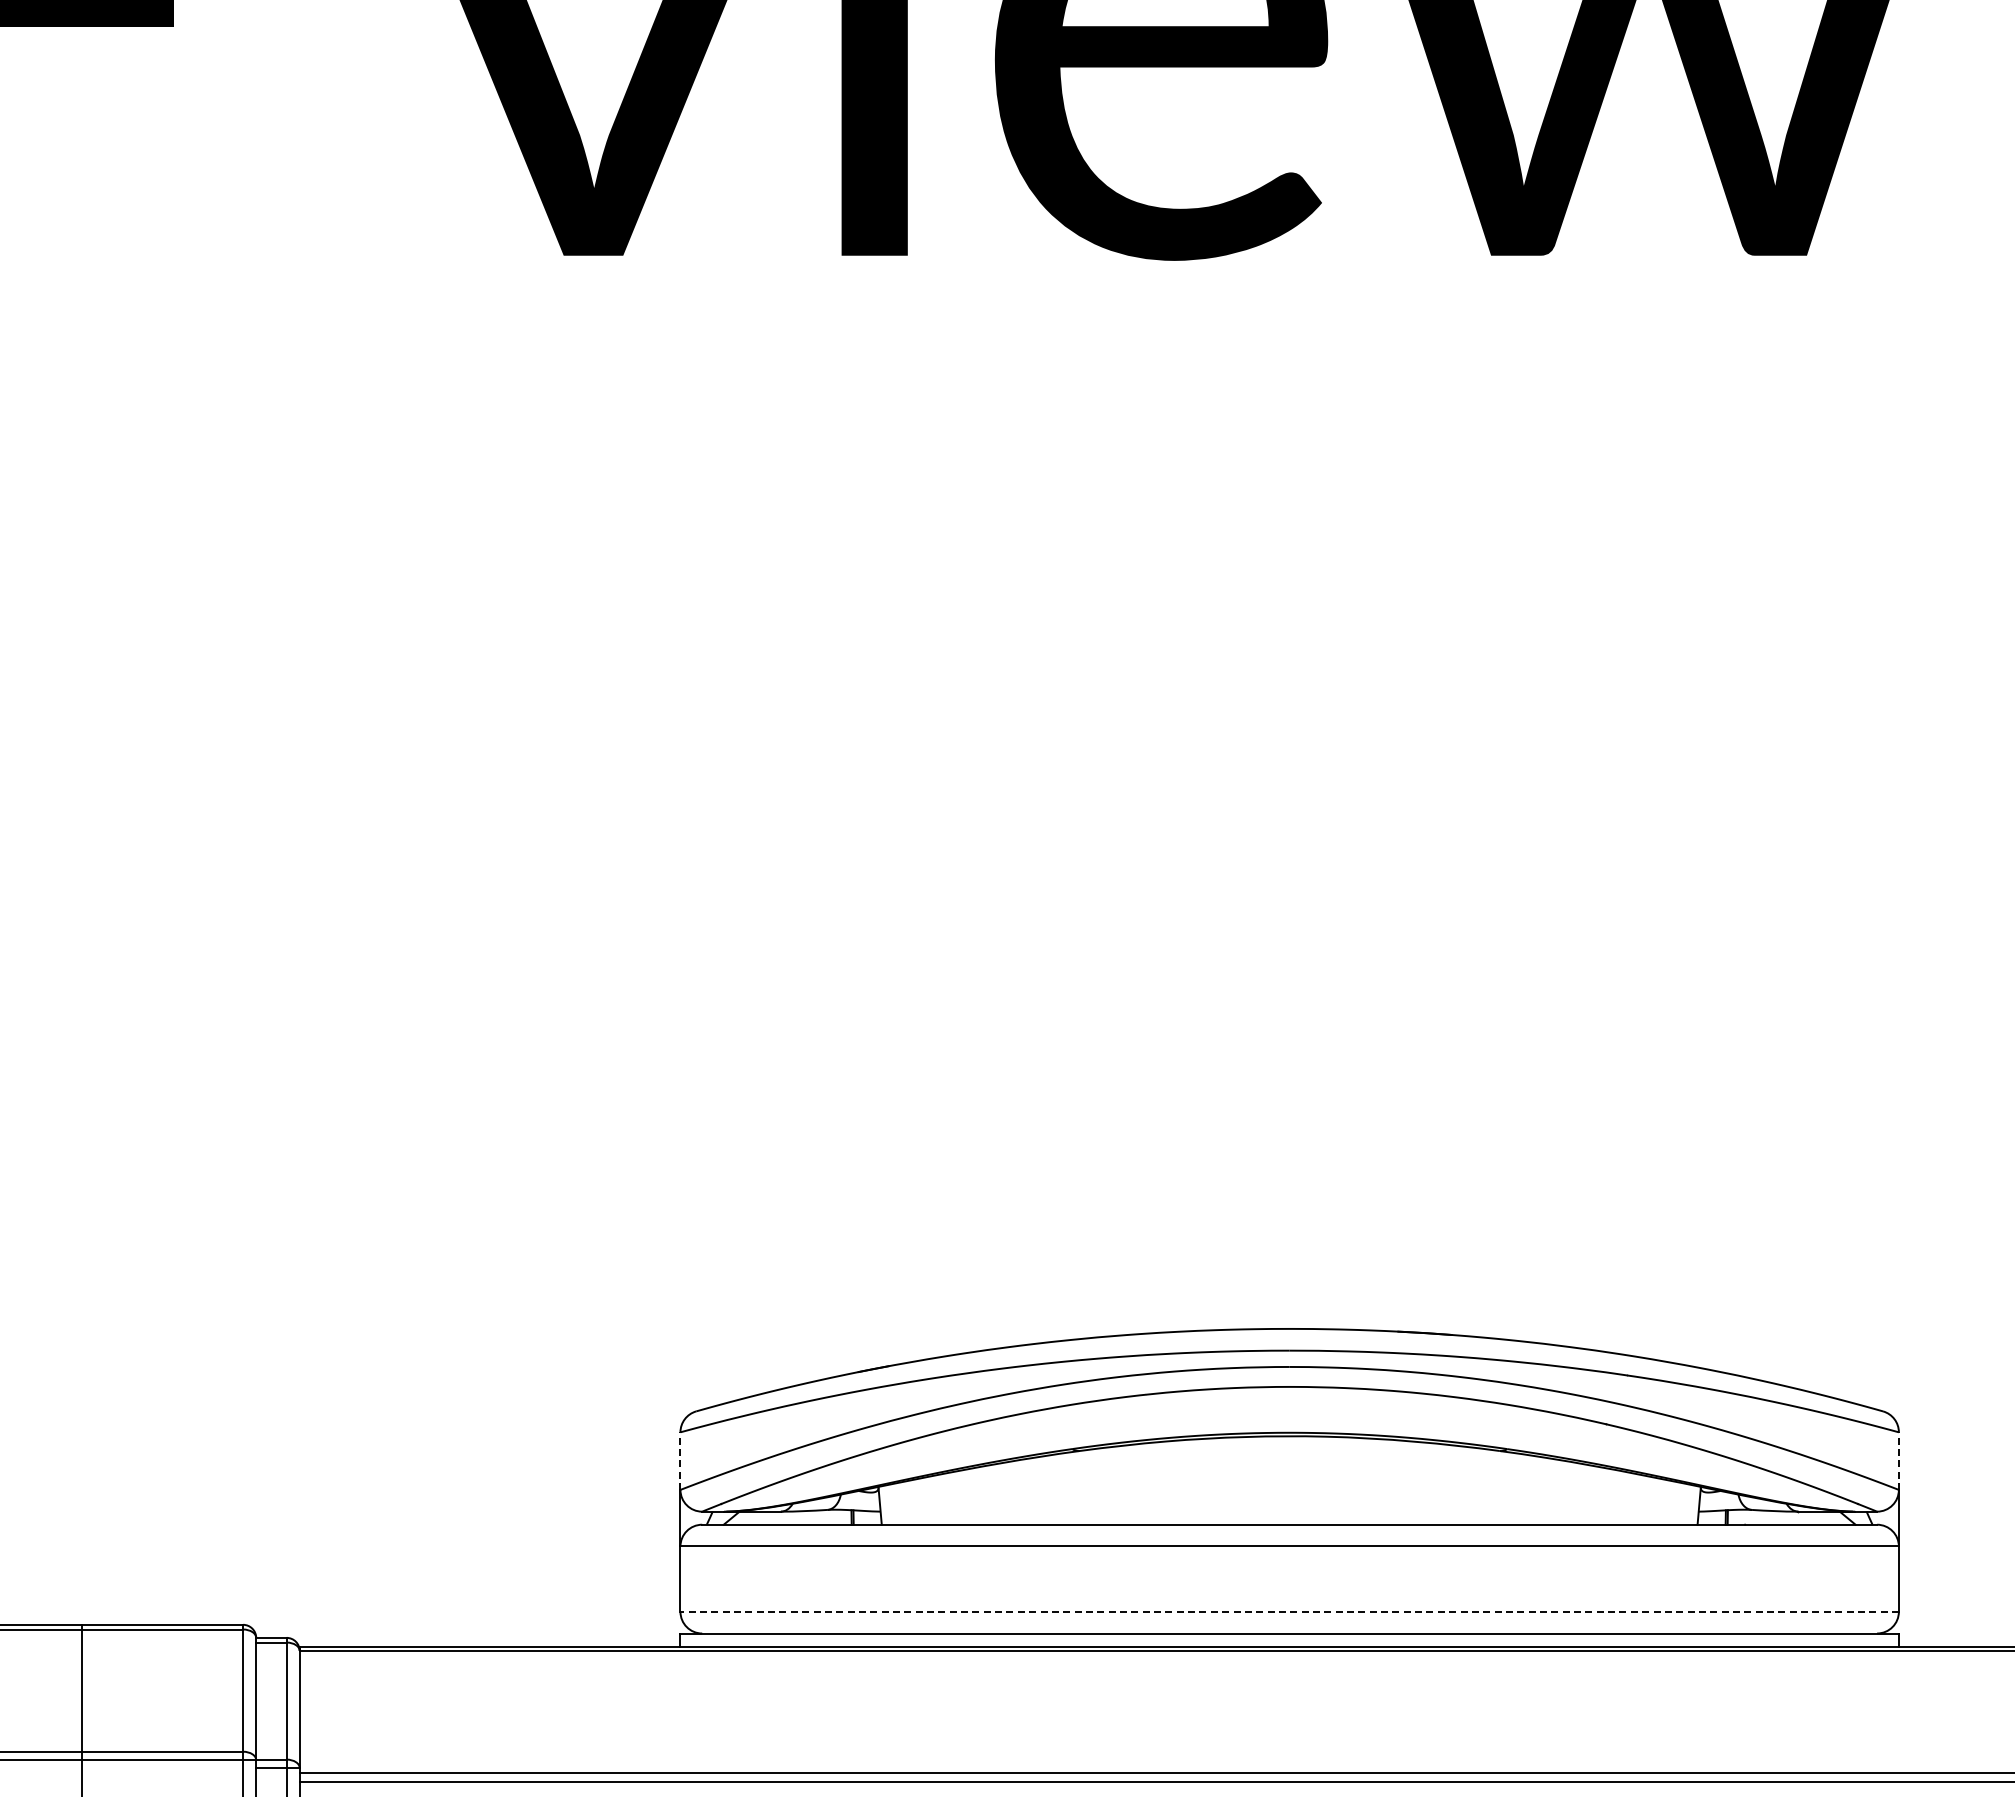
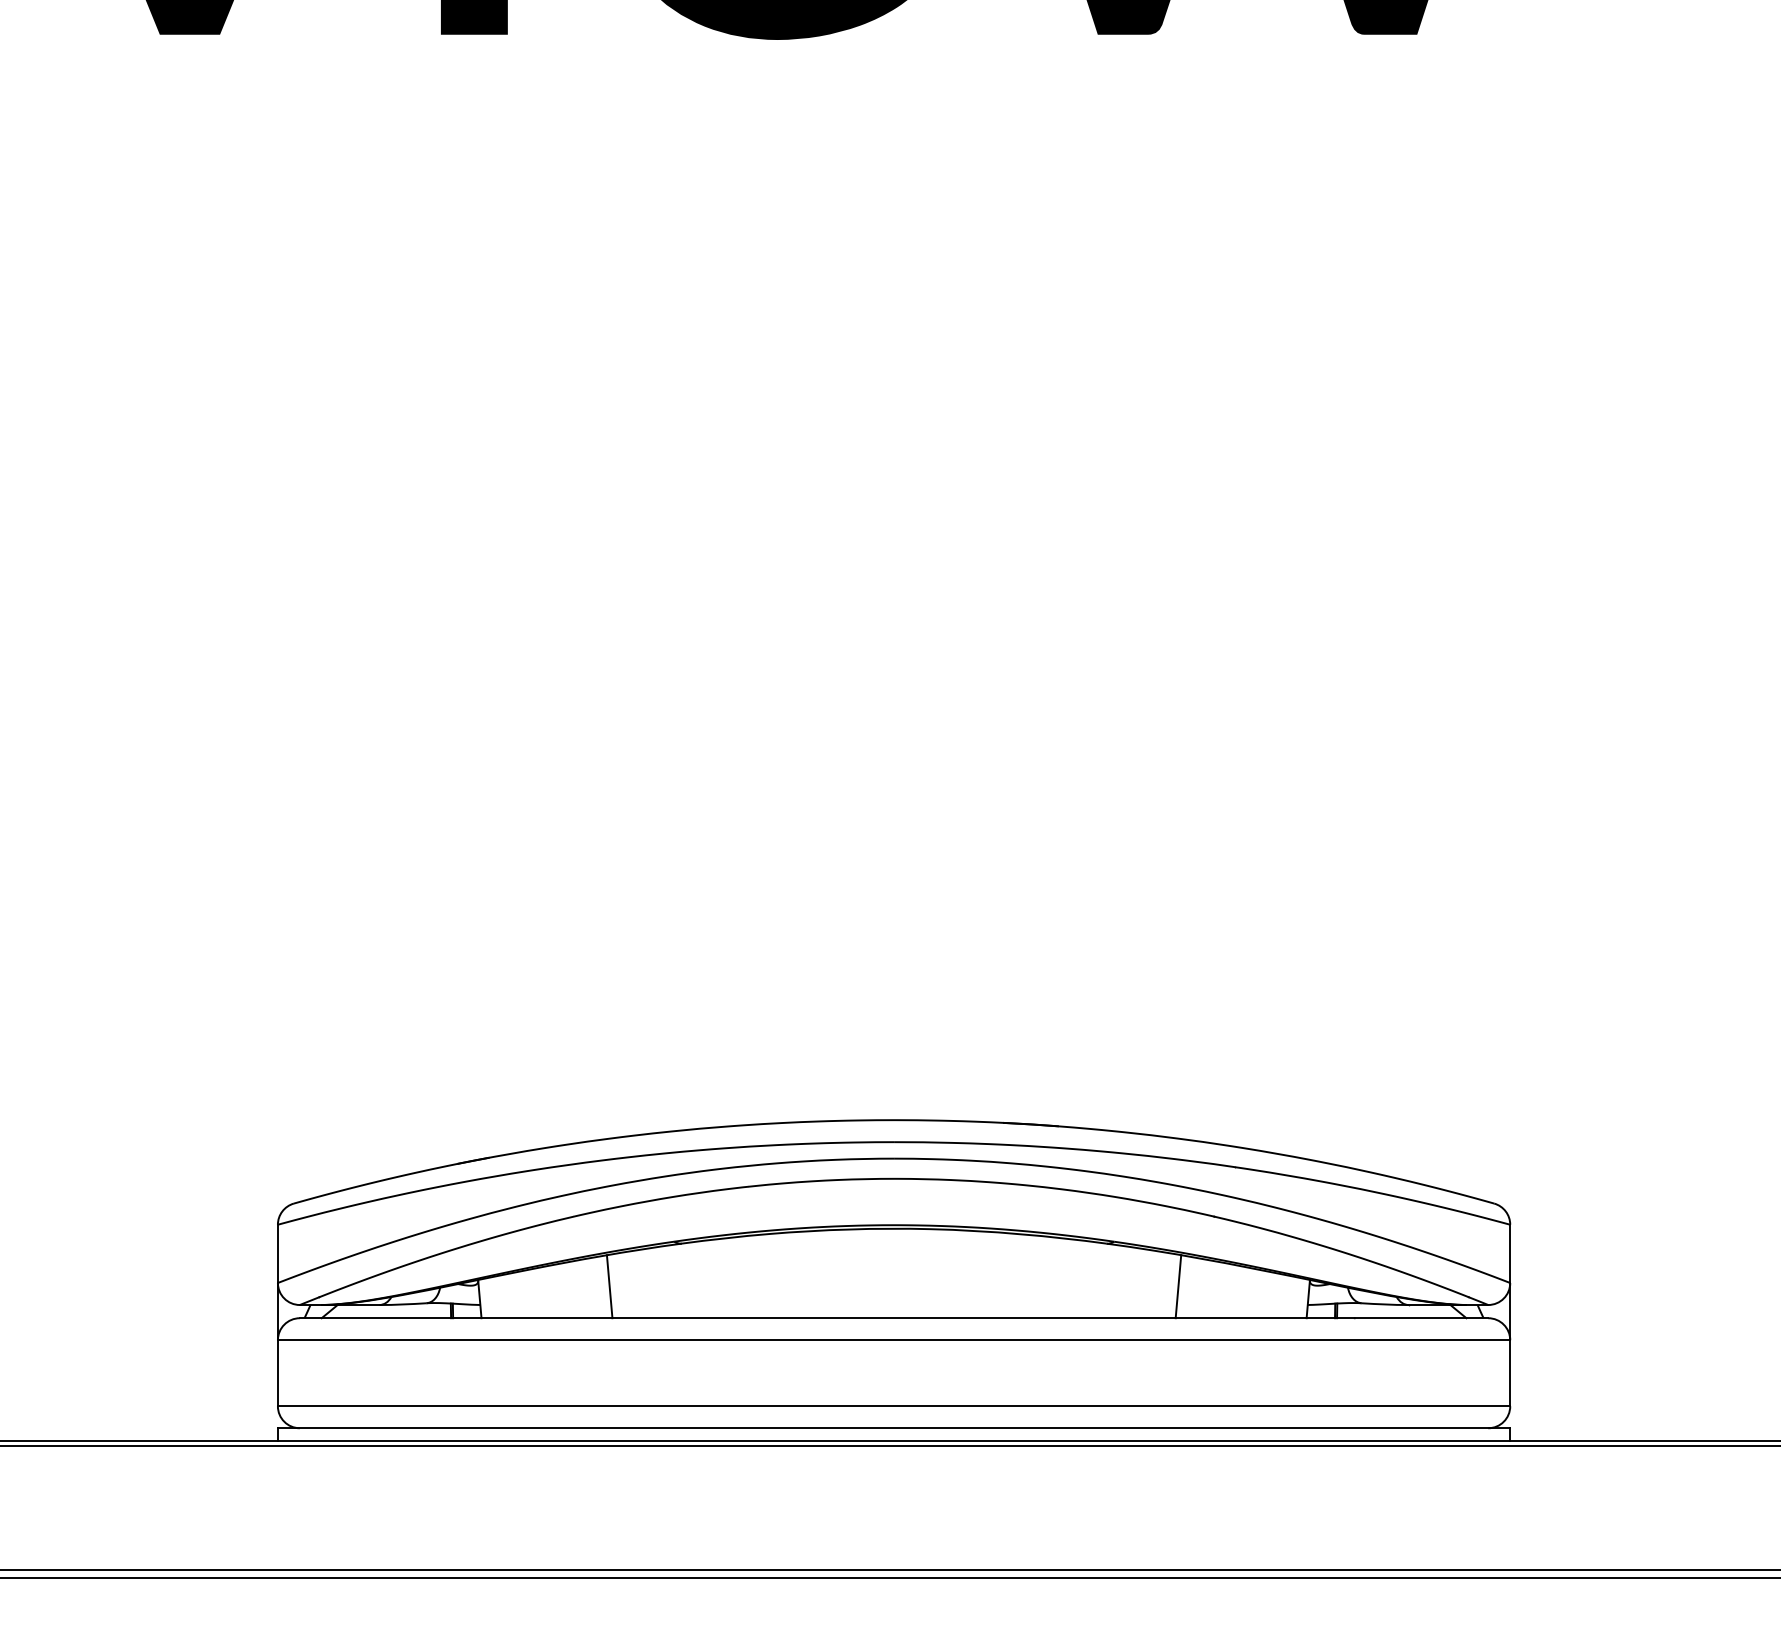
line: (680, 1461) -> (277, 1254), dashed -> solid
line: (1898, 1461) -> (1509, 1254), dashed -> solid
line: (1008, 1493) -> (609, 1286), added
line: (1570, 1493) -> (1178, 1286), added
line: (1289, 1611) -> (893, 1405), dashed -> solid

